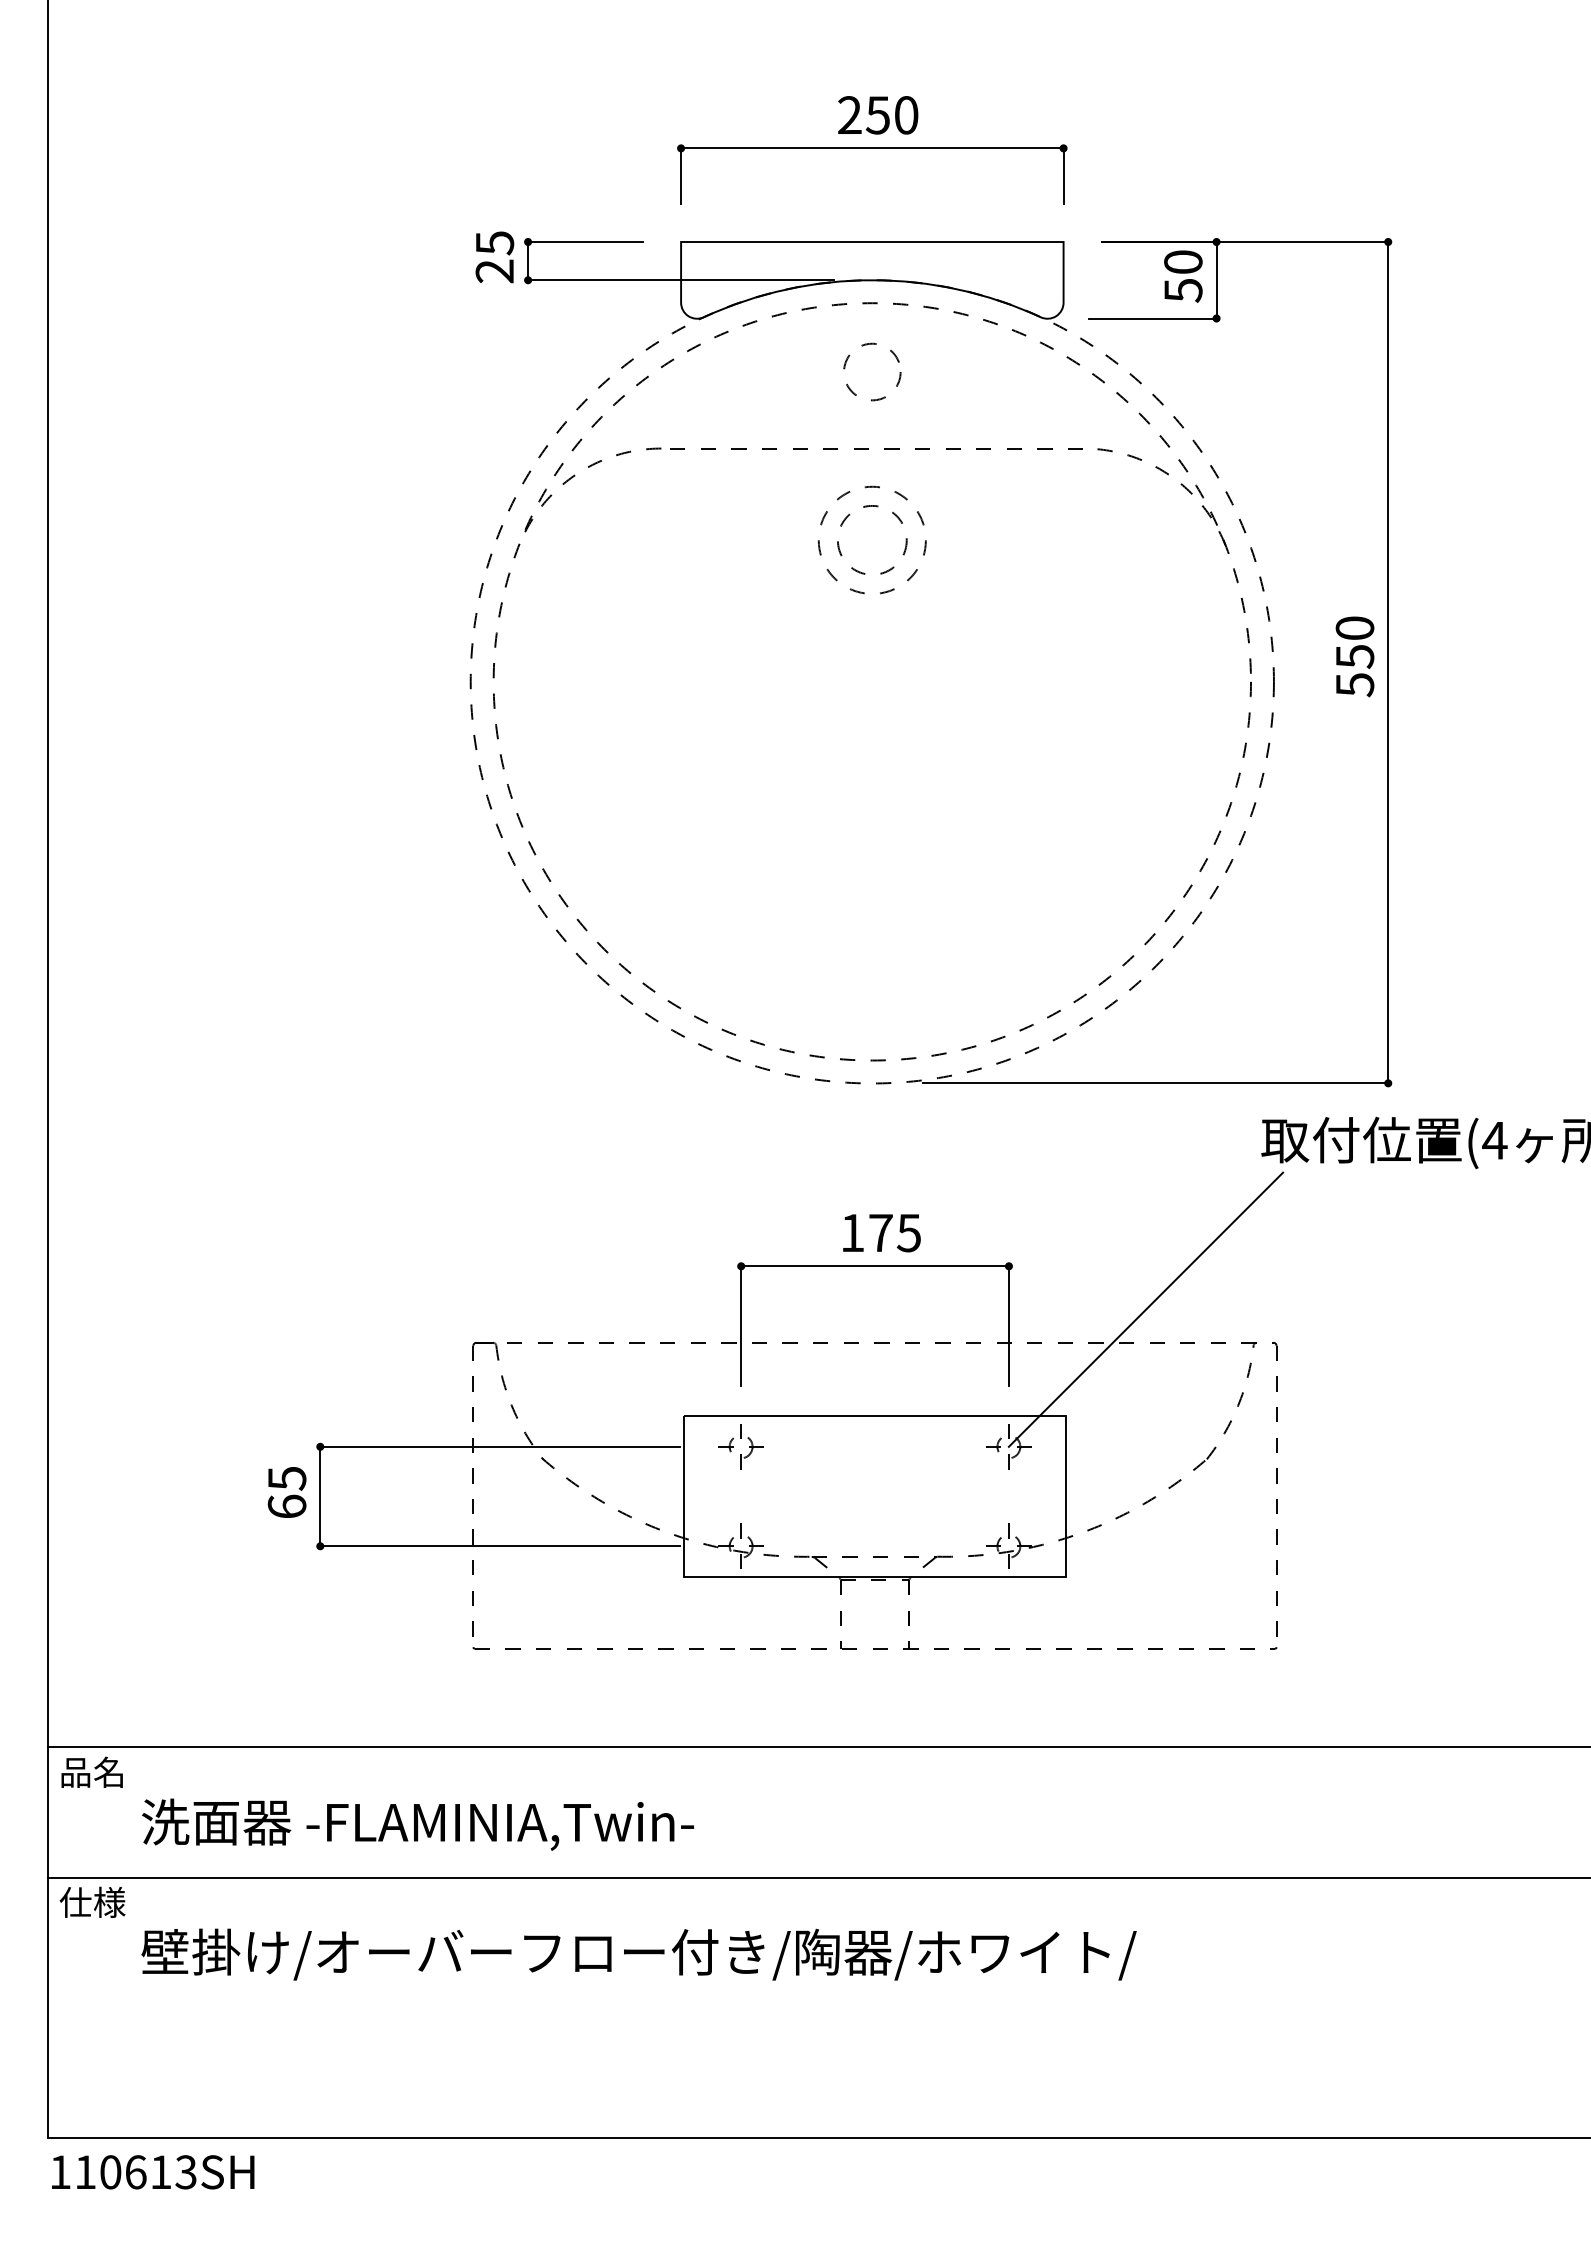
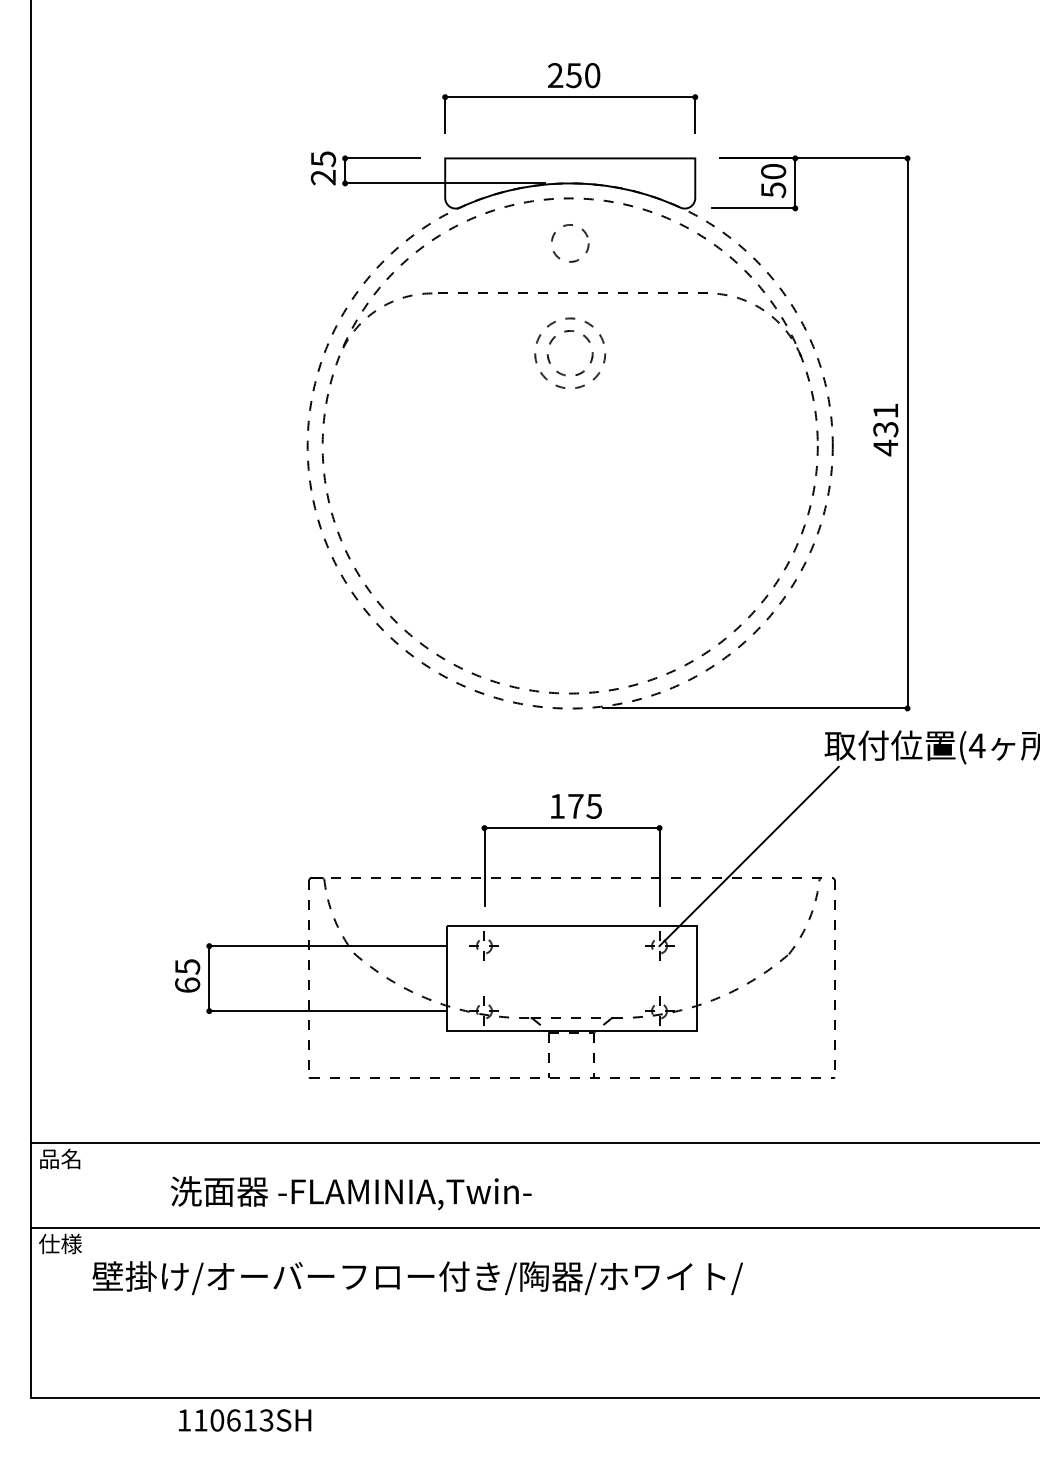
text: (1354, 656) -> (885, 429), 550 -> 431
text: (418, 1825) -> (351, 1193), moved
text: (153, 2172) -> (245, 1420), moved

